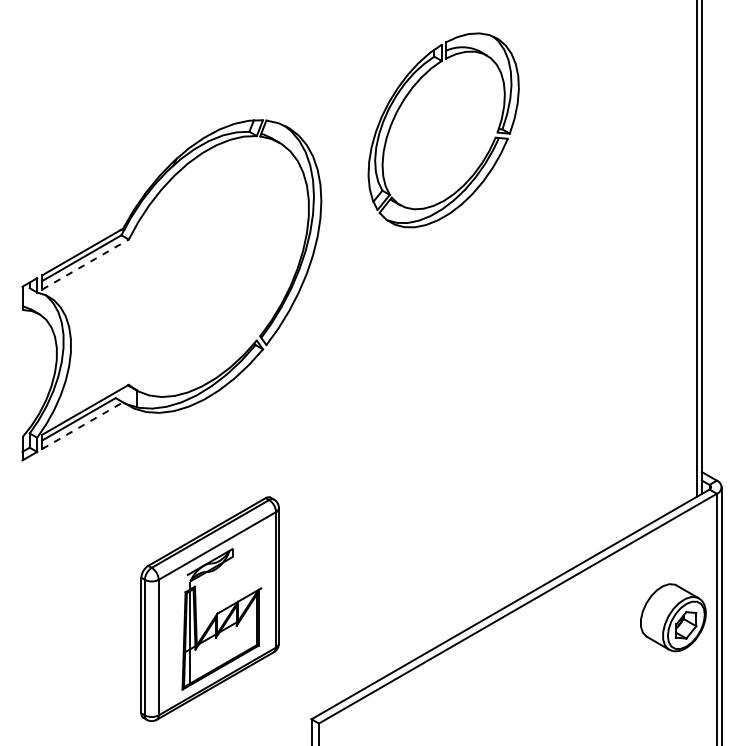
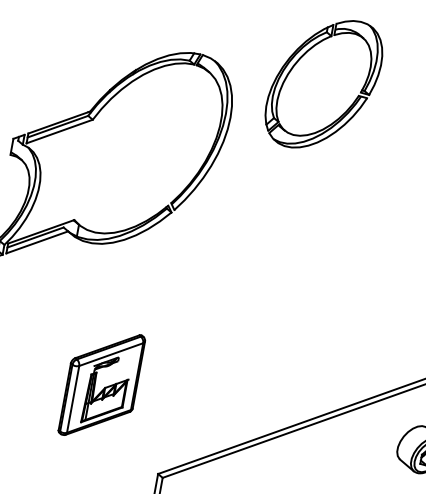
line: (85, 264) -> (59, 131), dashed -> solid
line: (82, 425) -> (37, 242), dashed -> solid
part: (209, 608) -> (101, 384), size x0.71

